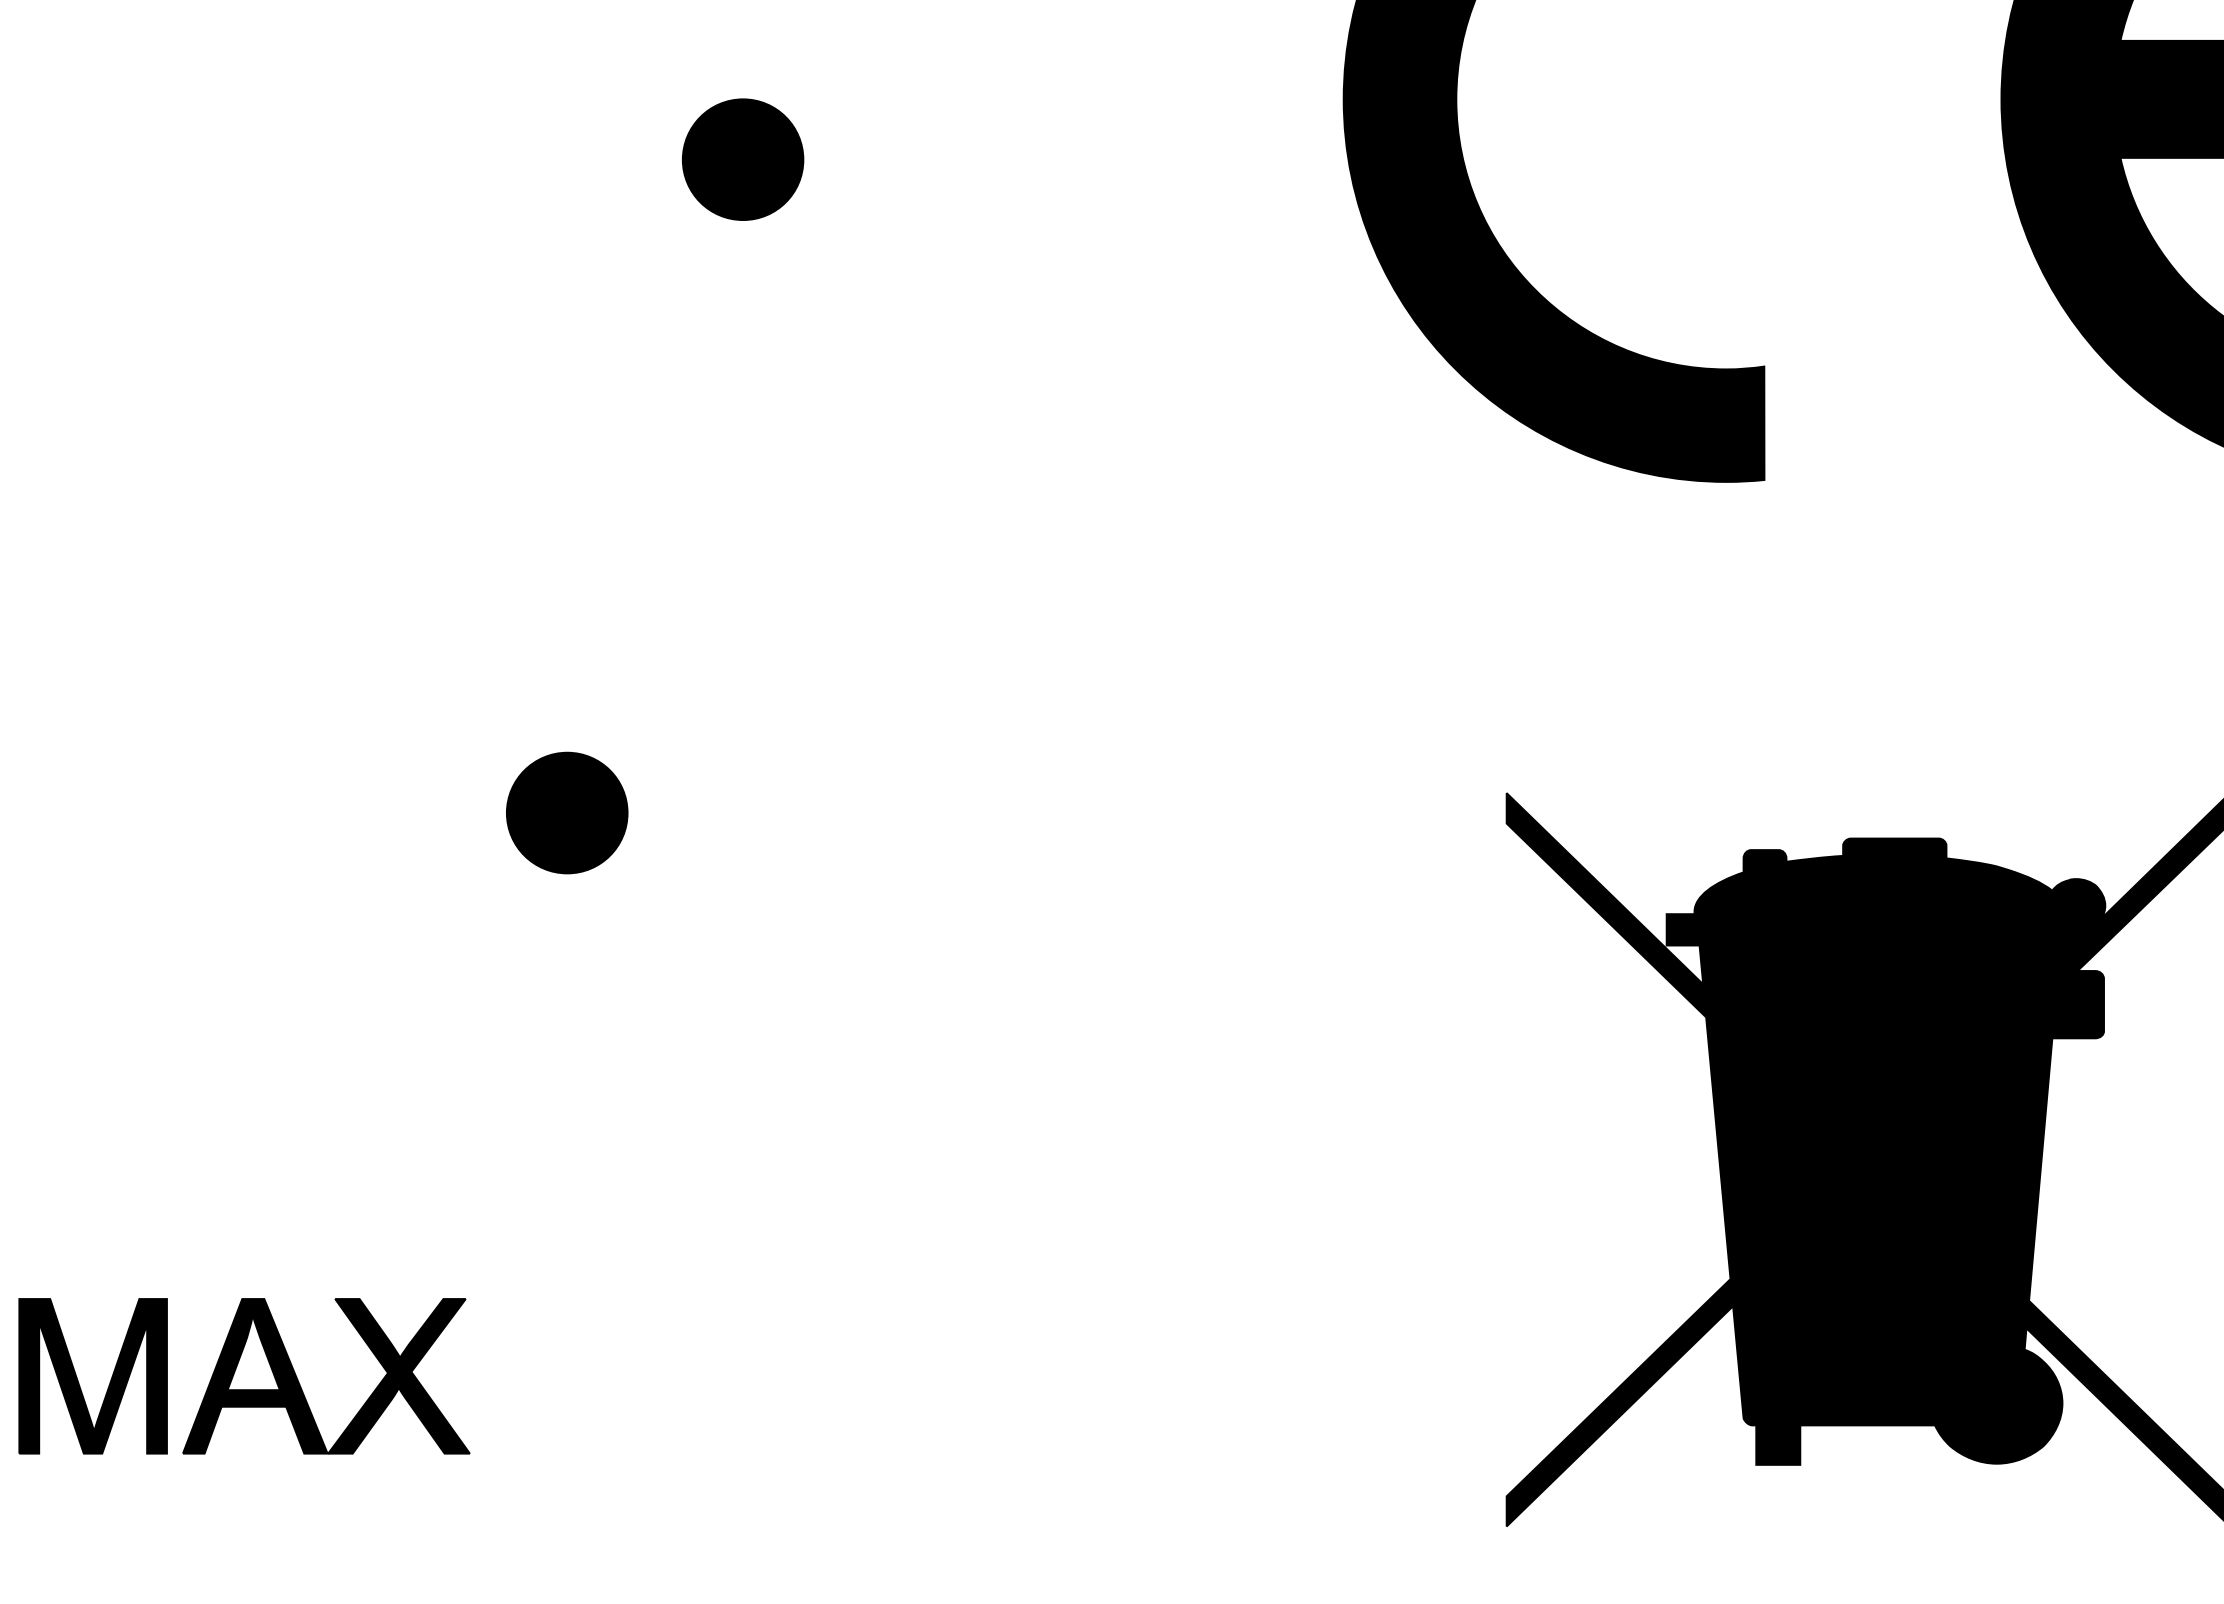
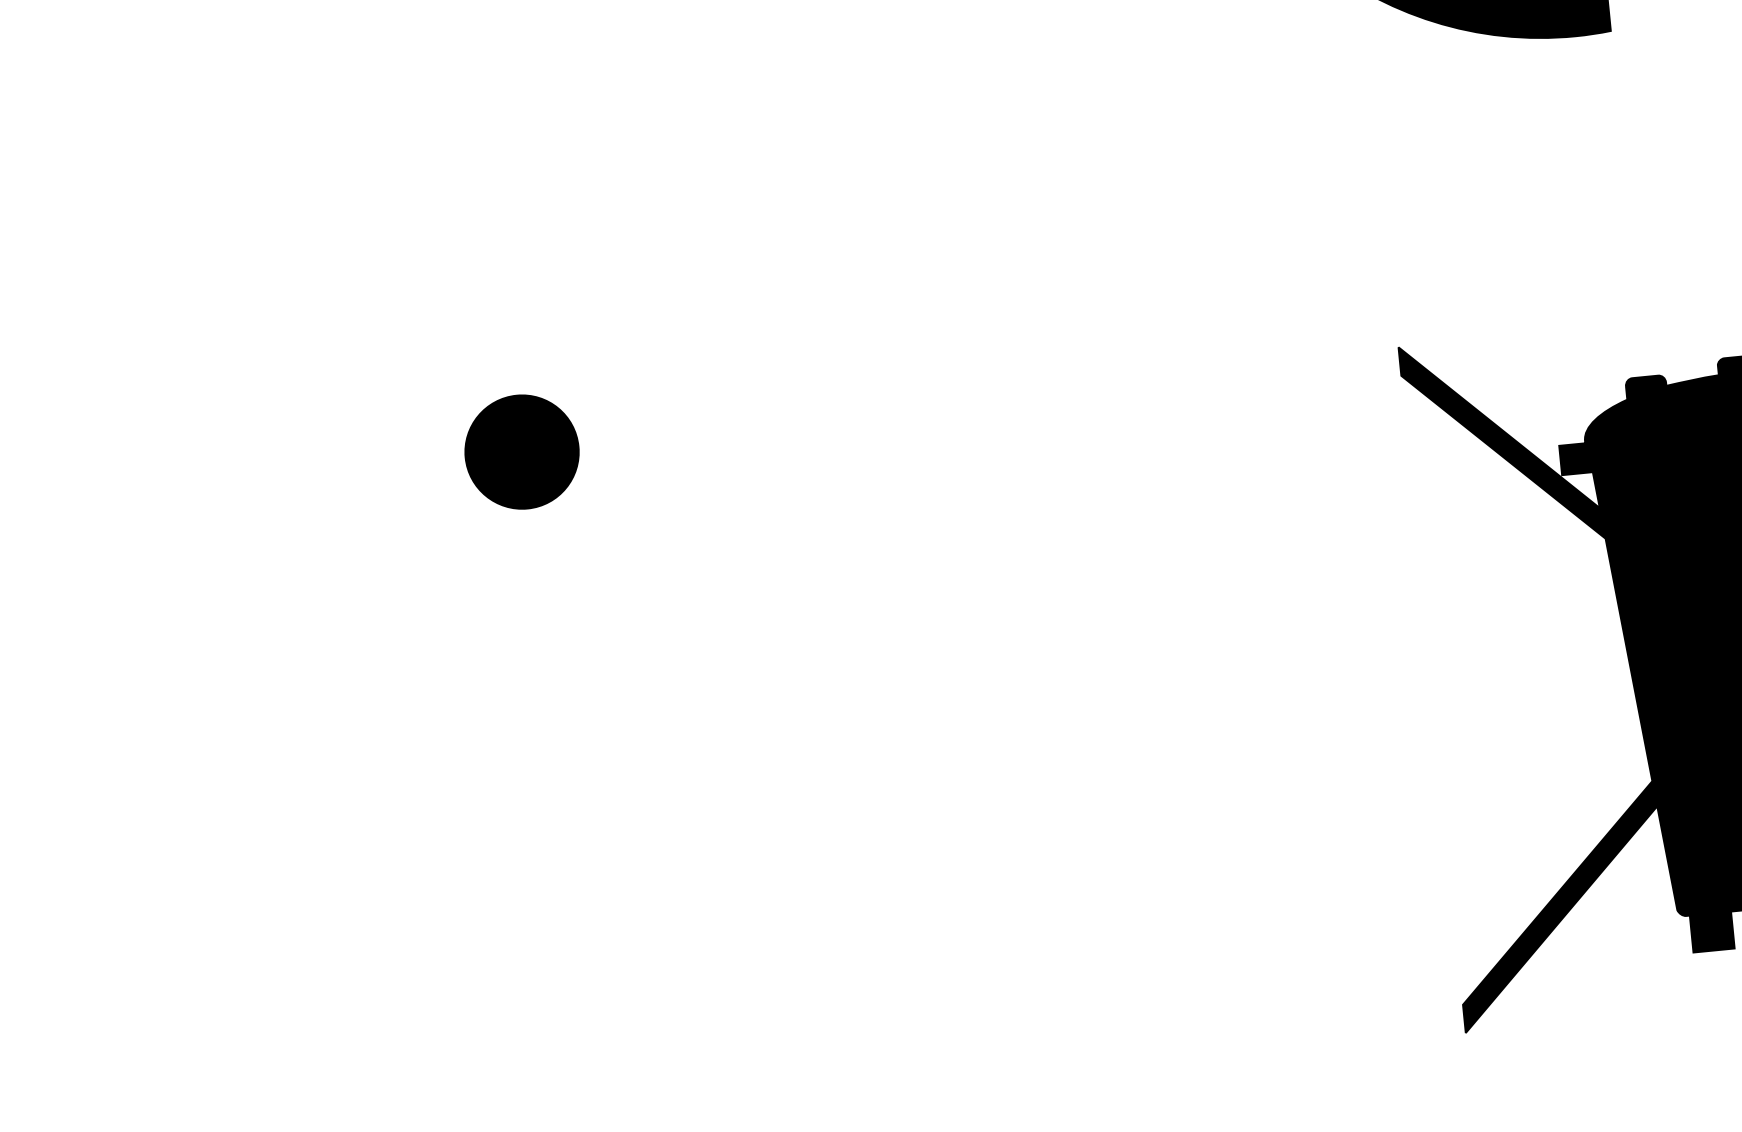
part: (244, 1376) -> (271, 1008), removed

